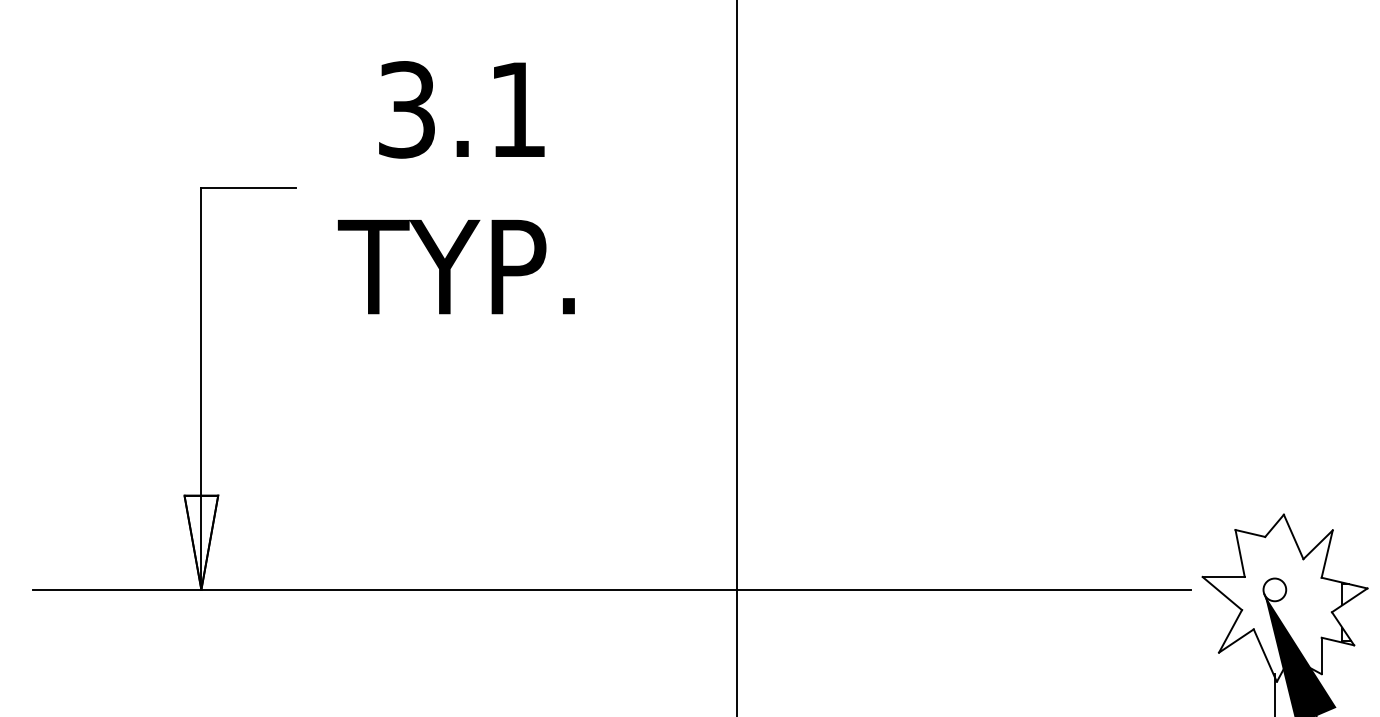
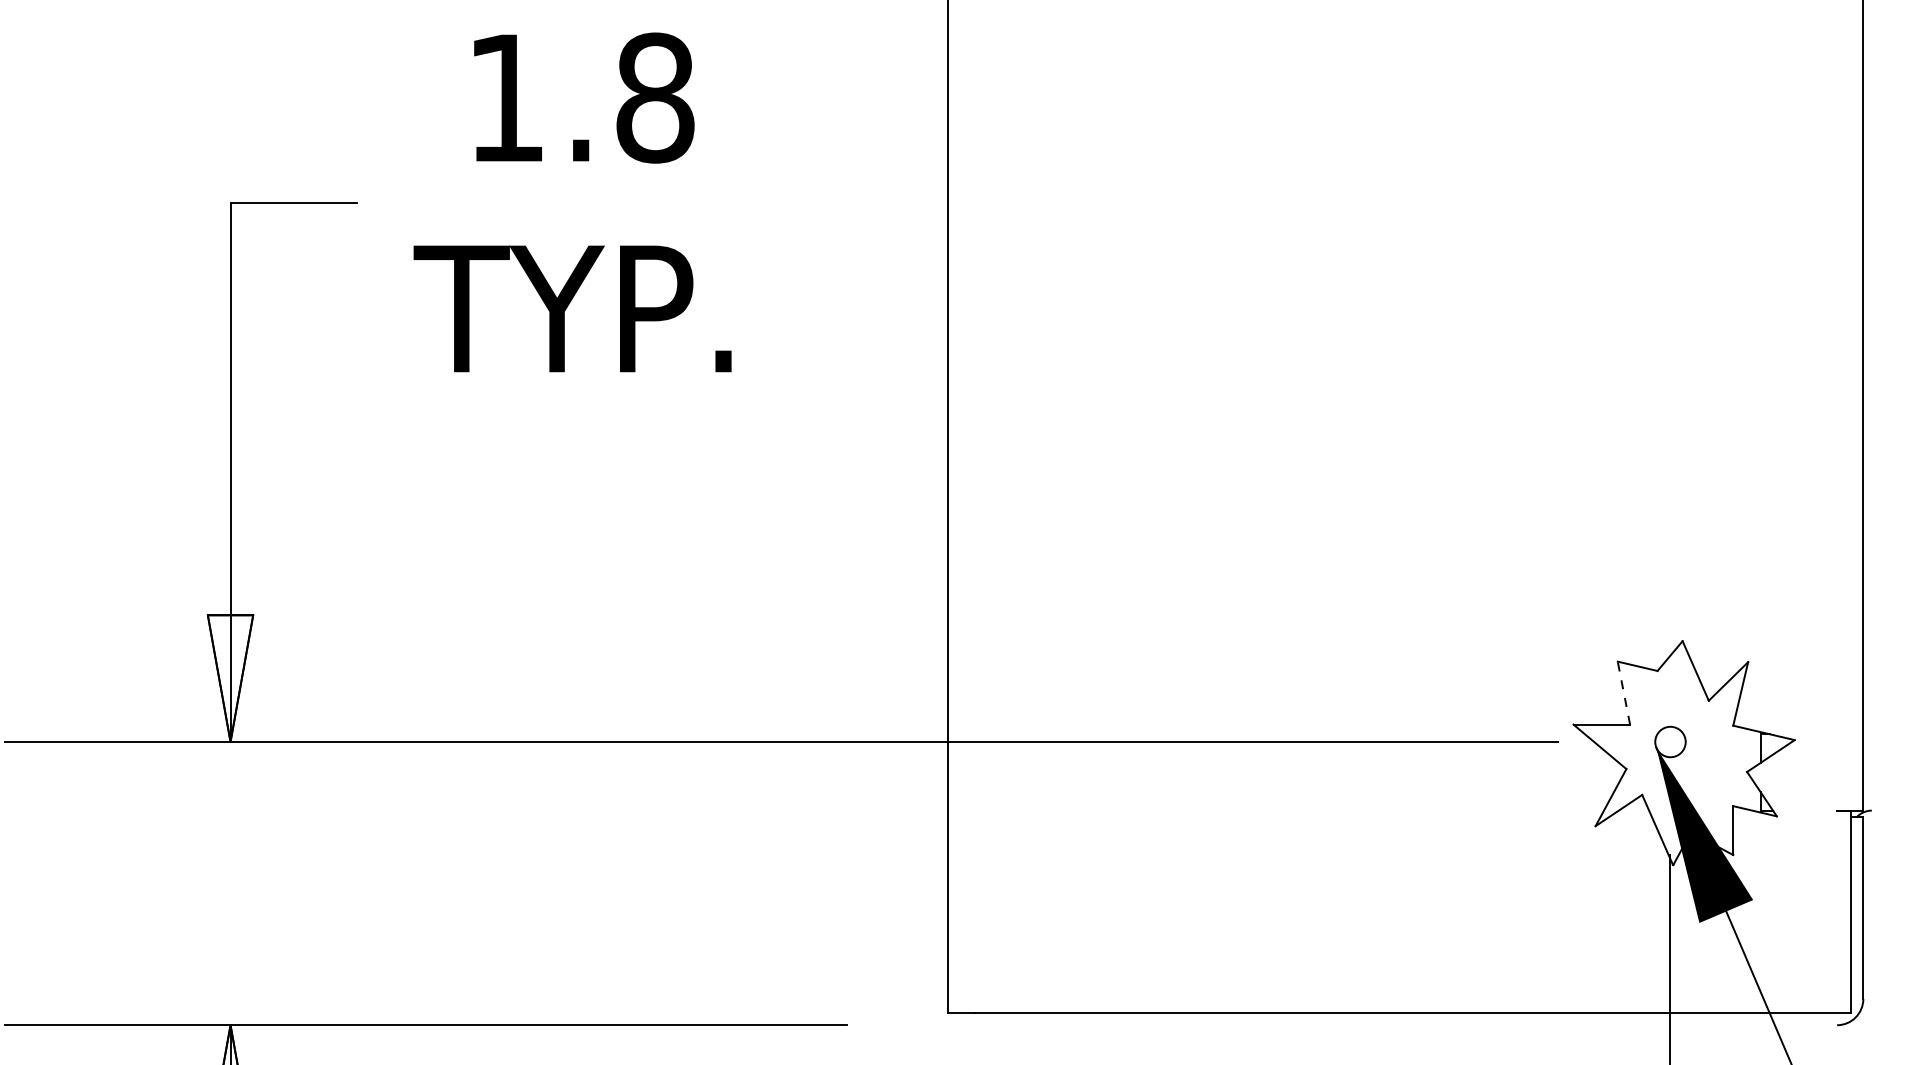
text: (463, 109) -> (581, 97), 3.1 -> 1.8
line: (1239, 552) -> (1623, 692), solid -> dashed

